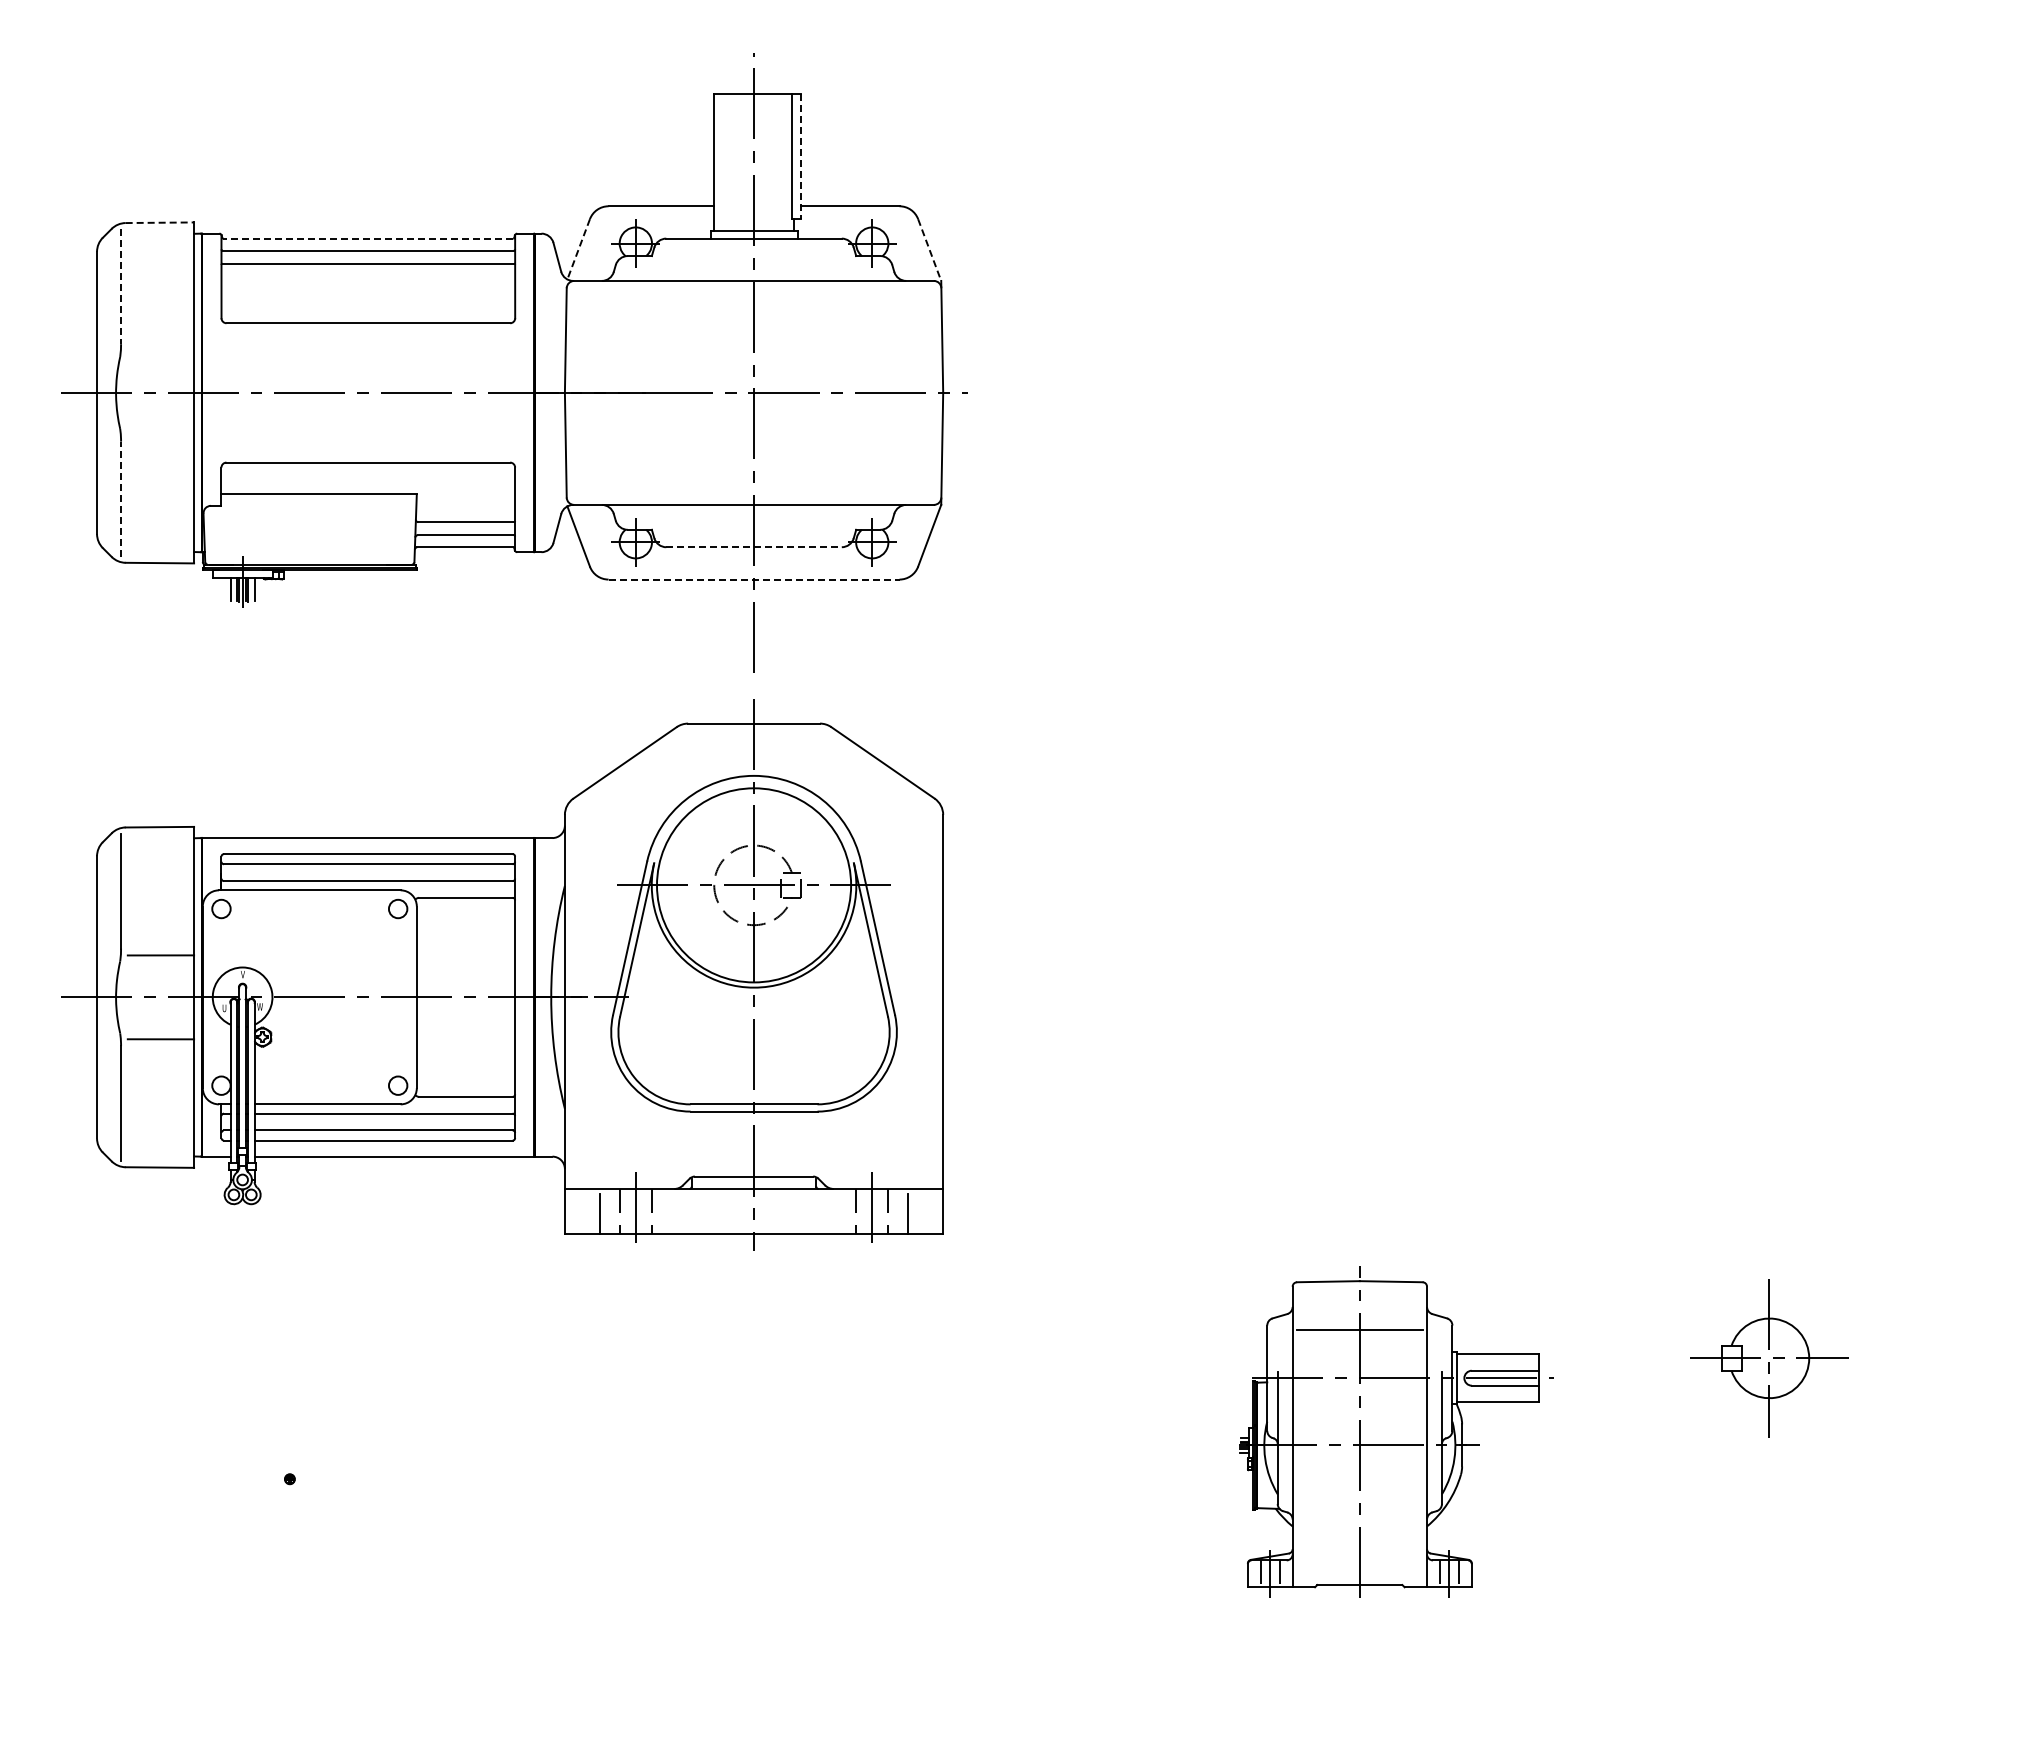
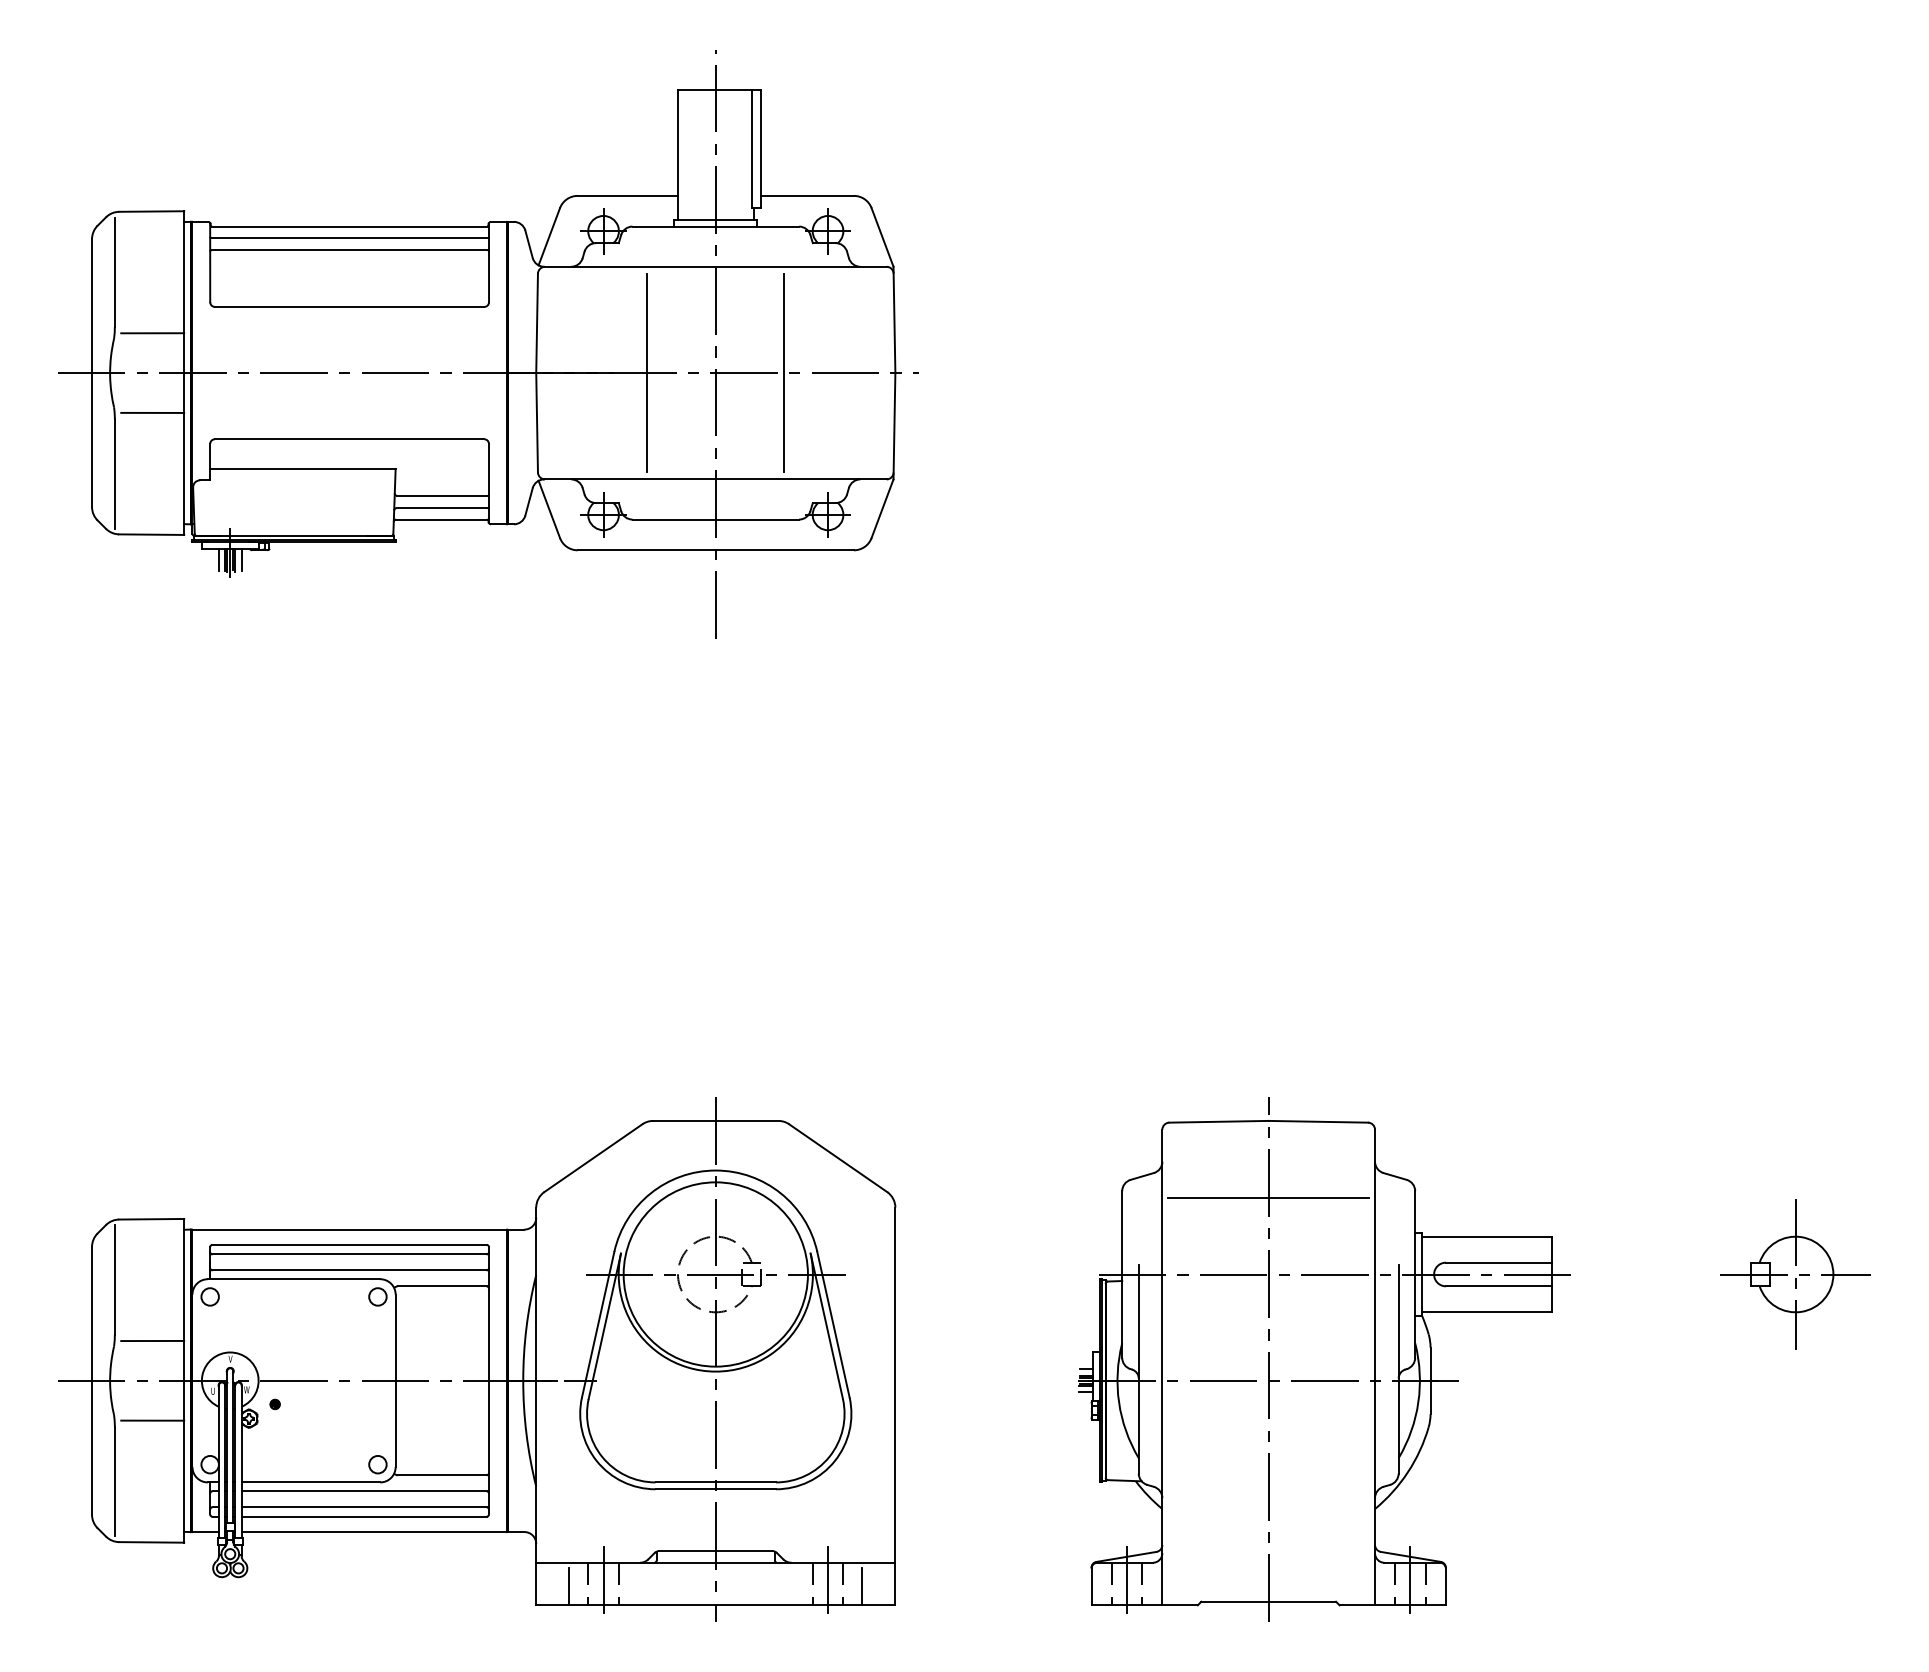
line: (801, 157) -> (760, 149), dashed -> solid
line: (160, 222) -> (152, 211), dashed -> solid
line: (368, 238) -> (349, 226), dashed -> solid
line: (578, 249) -> (549, 236), dashed -> solid
line: (929, 250) -> (882, 237), dashed -> solid
line: (121, 286) -> (115, 272), dashed -> solid
line: (160, 350) -> (152, 332), added
line: (681, 392) -> (646, 372), added
line: (826, 392) -> (784, 372), added
line: (160, 434) -> (152, 412), added
line: (121, 499) -> (115, 474), dashed -> solid
line: (754, 547) -> (716, 519), dashed -> solid
line: (754, 579) -> (716, 550), dashed -> solid
part: (502, 974) -> (476, 1359), moved
part: (1769, 1358) -> (1795, 1274), moved
part: (1394, 1431) -> (1323, 1359), size x1.67

